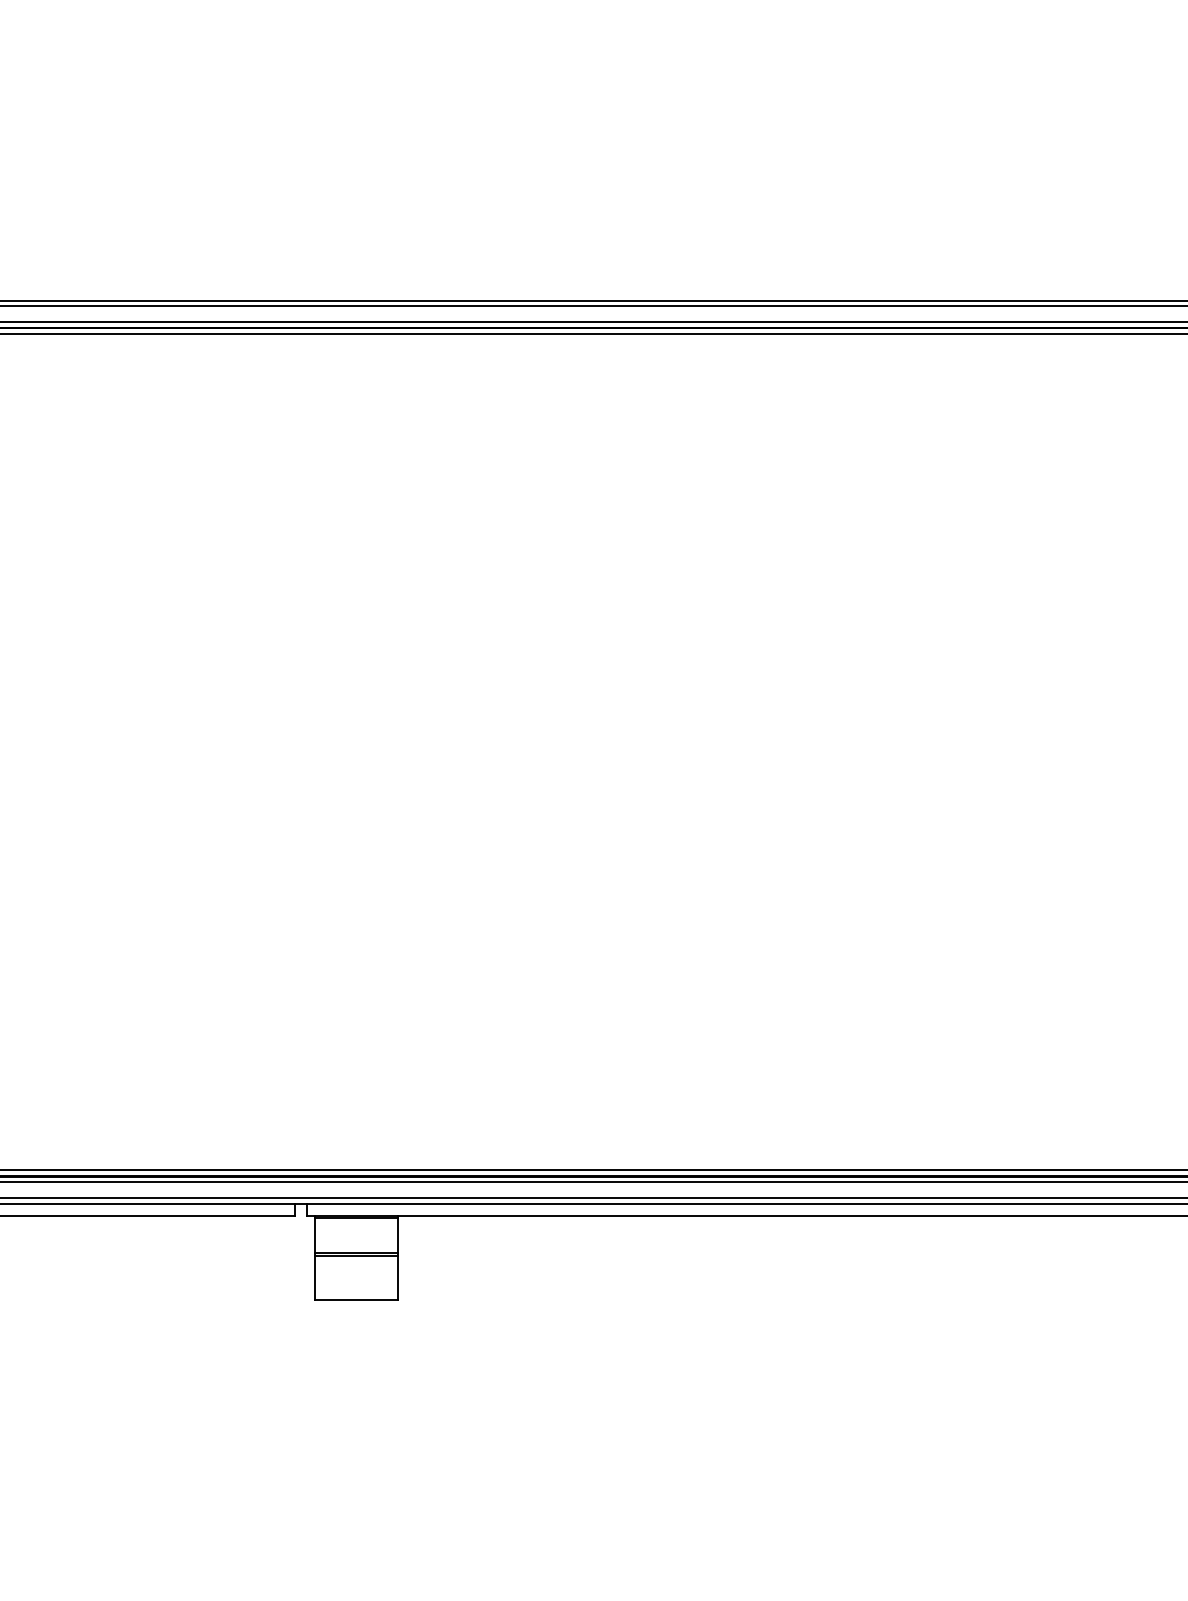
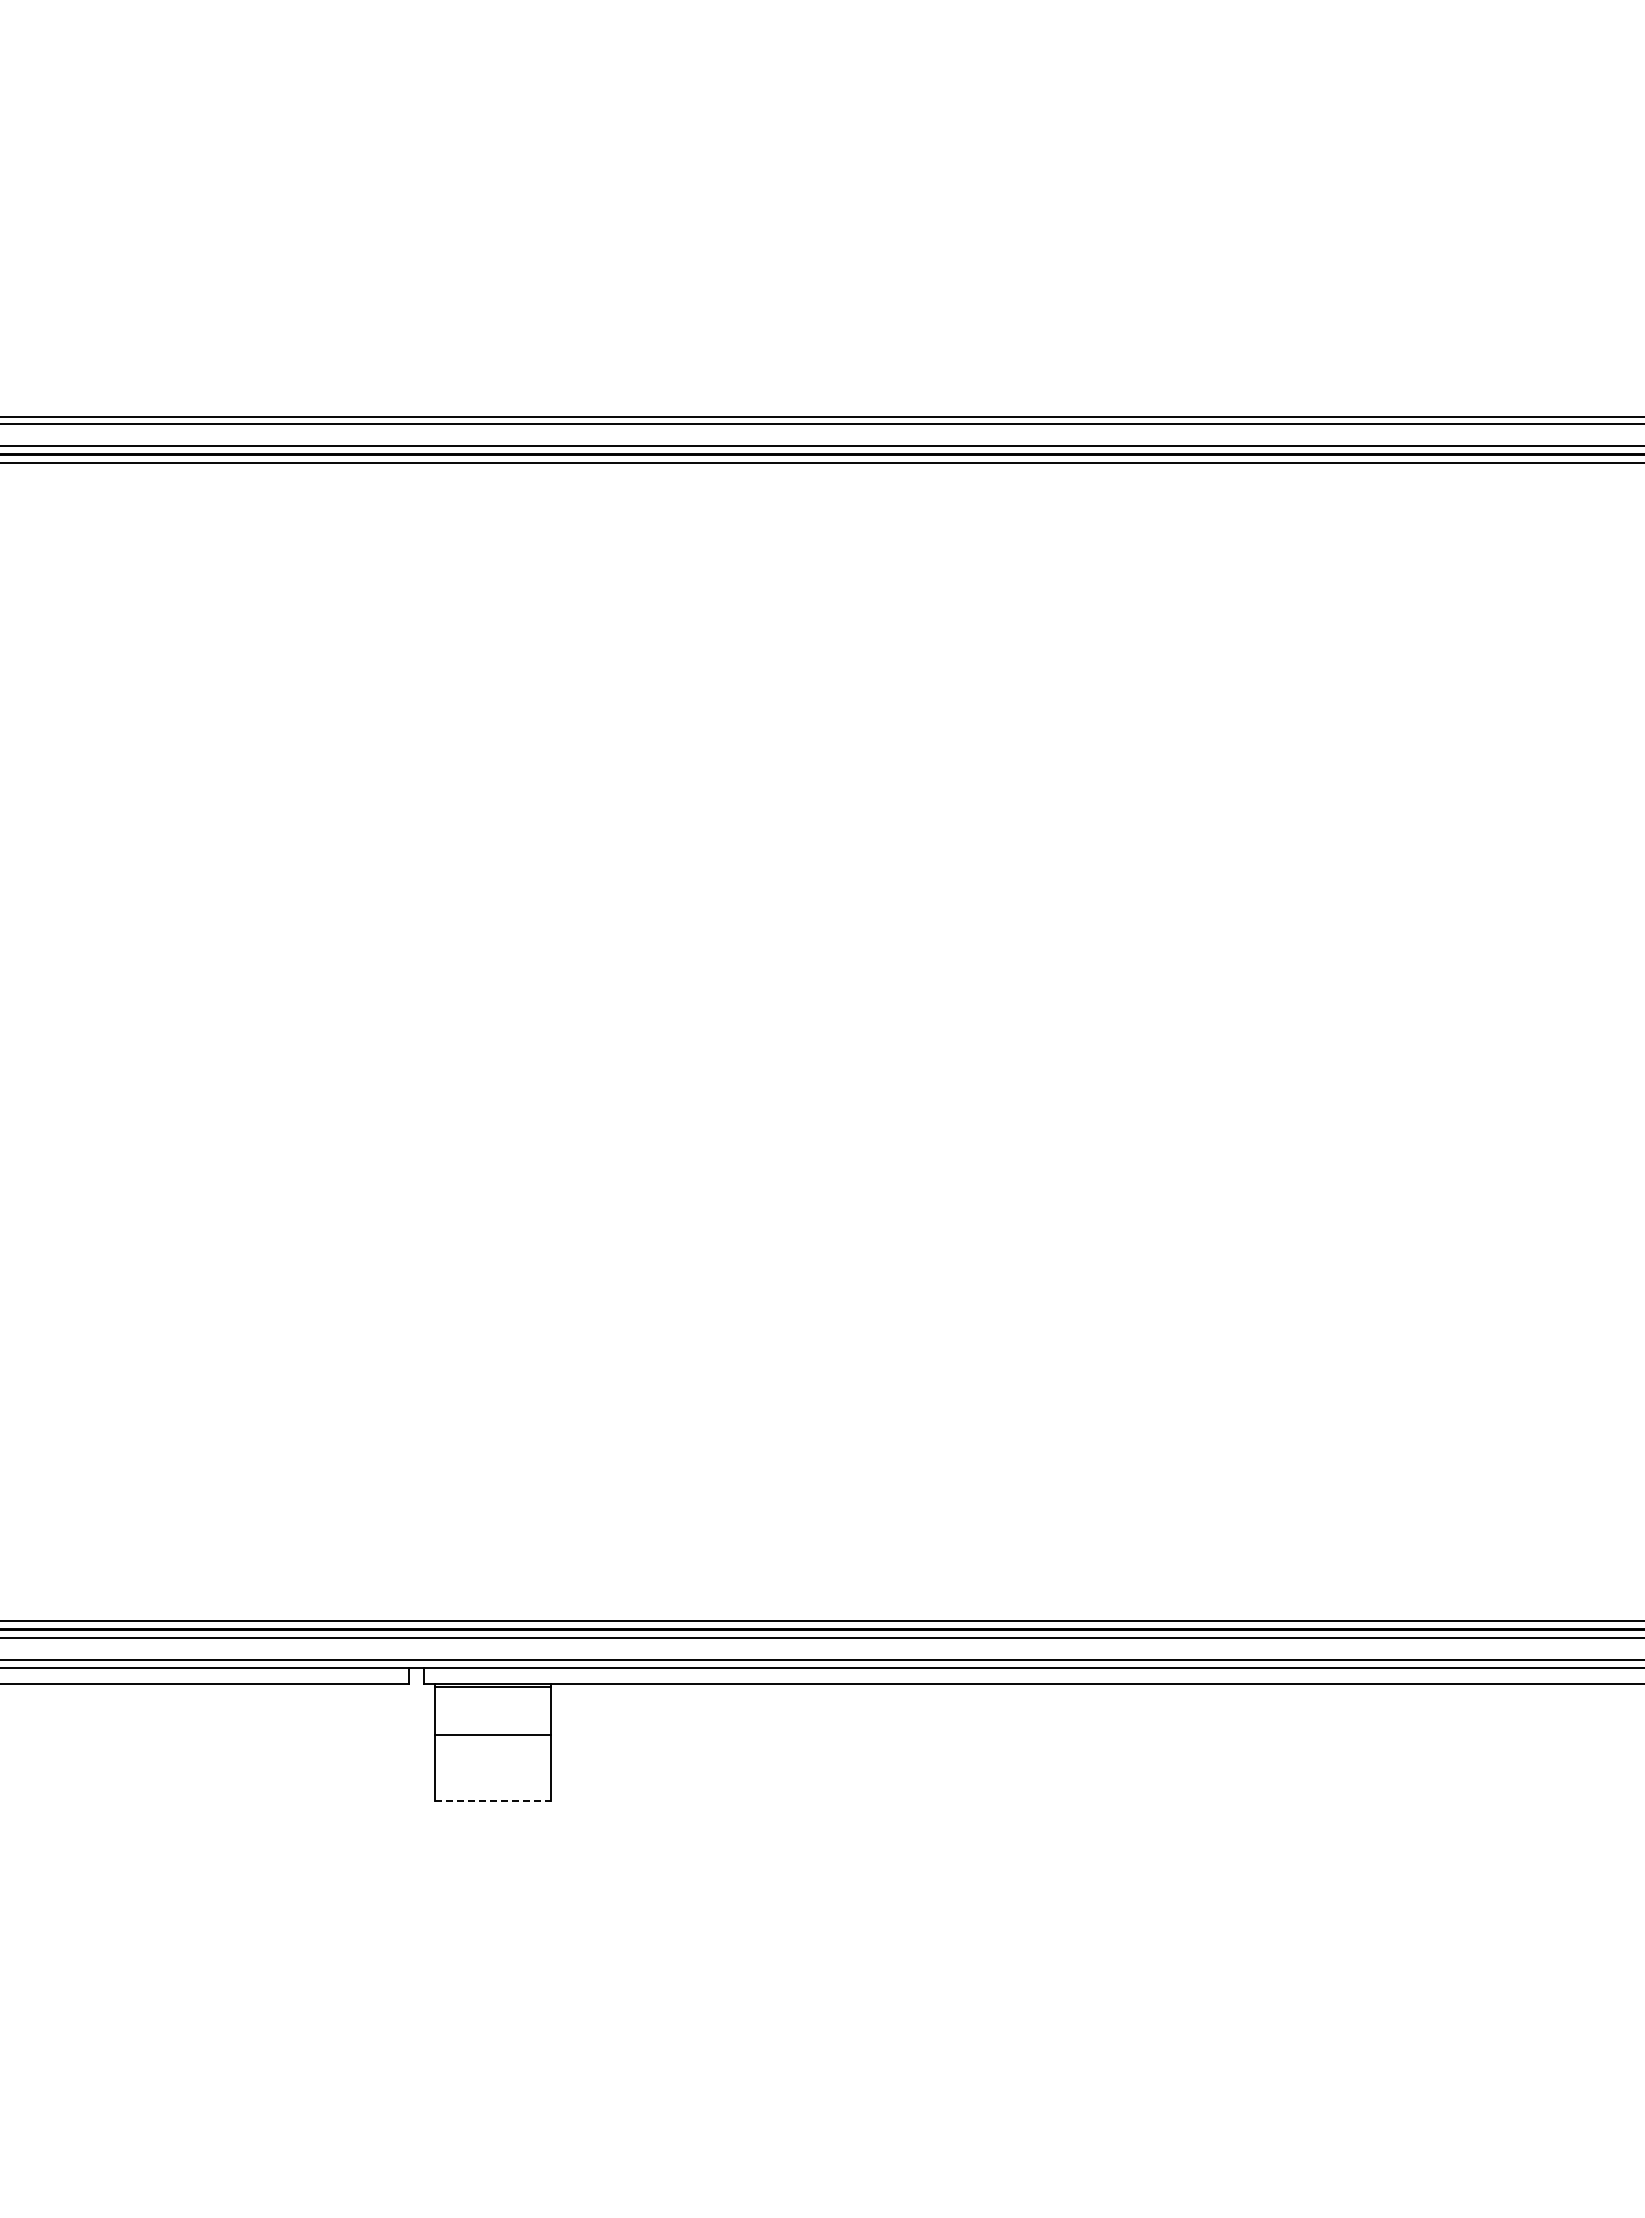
line: (356, 1255) -> (493, 1739), removed
line: (356, 1300) -> (493, 1801), solid -> dashed

